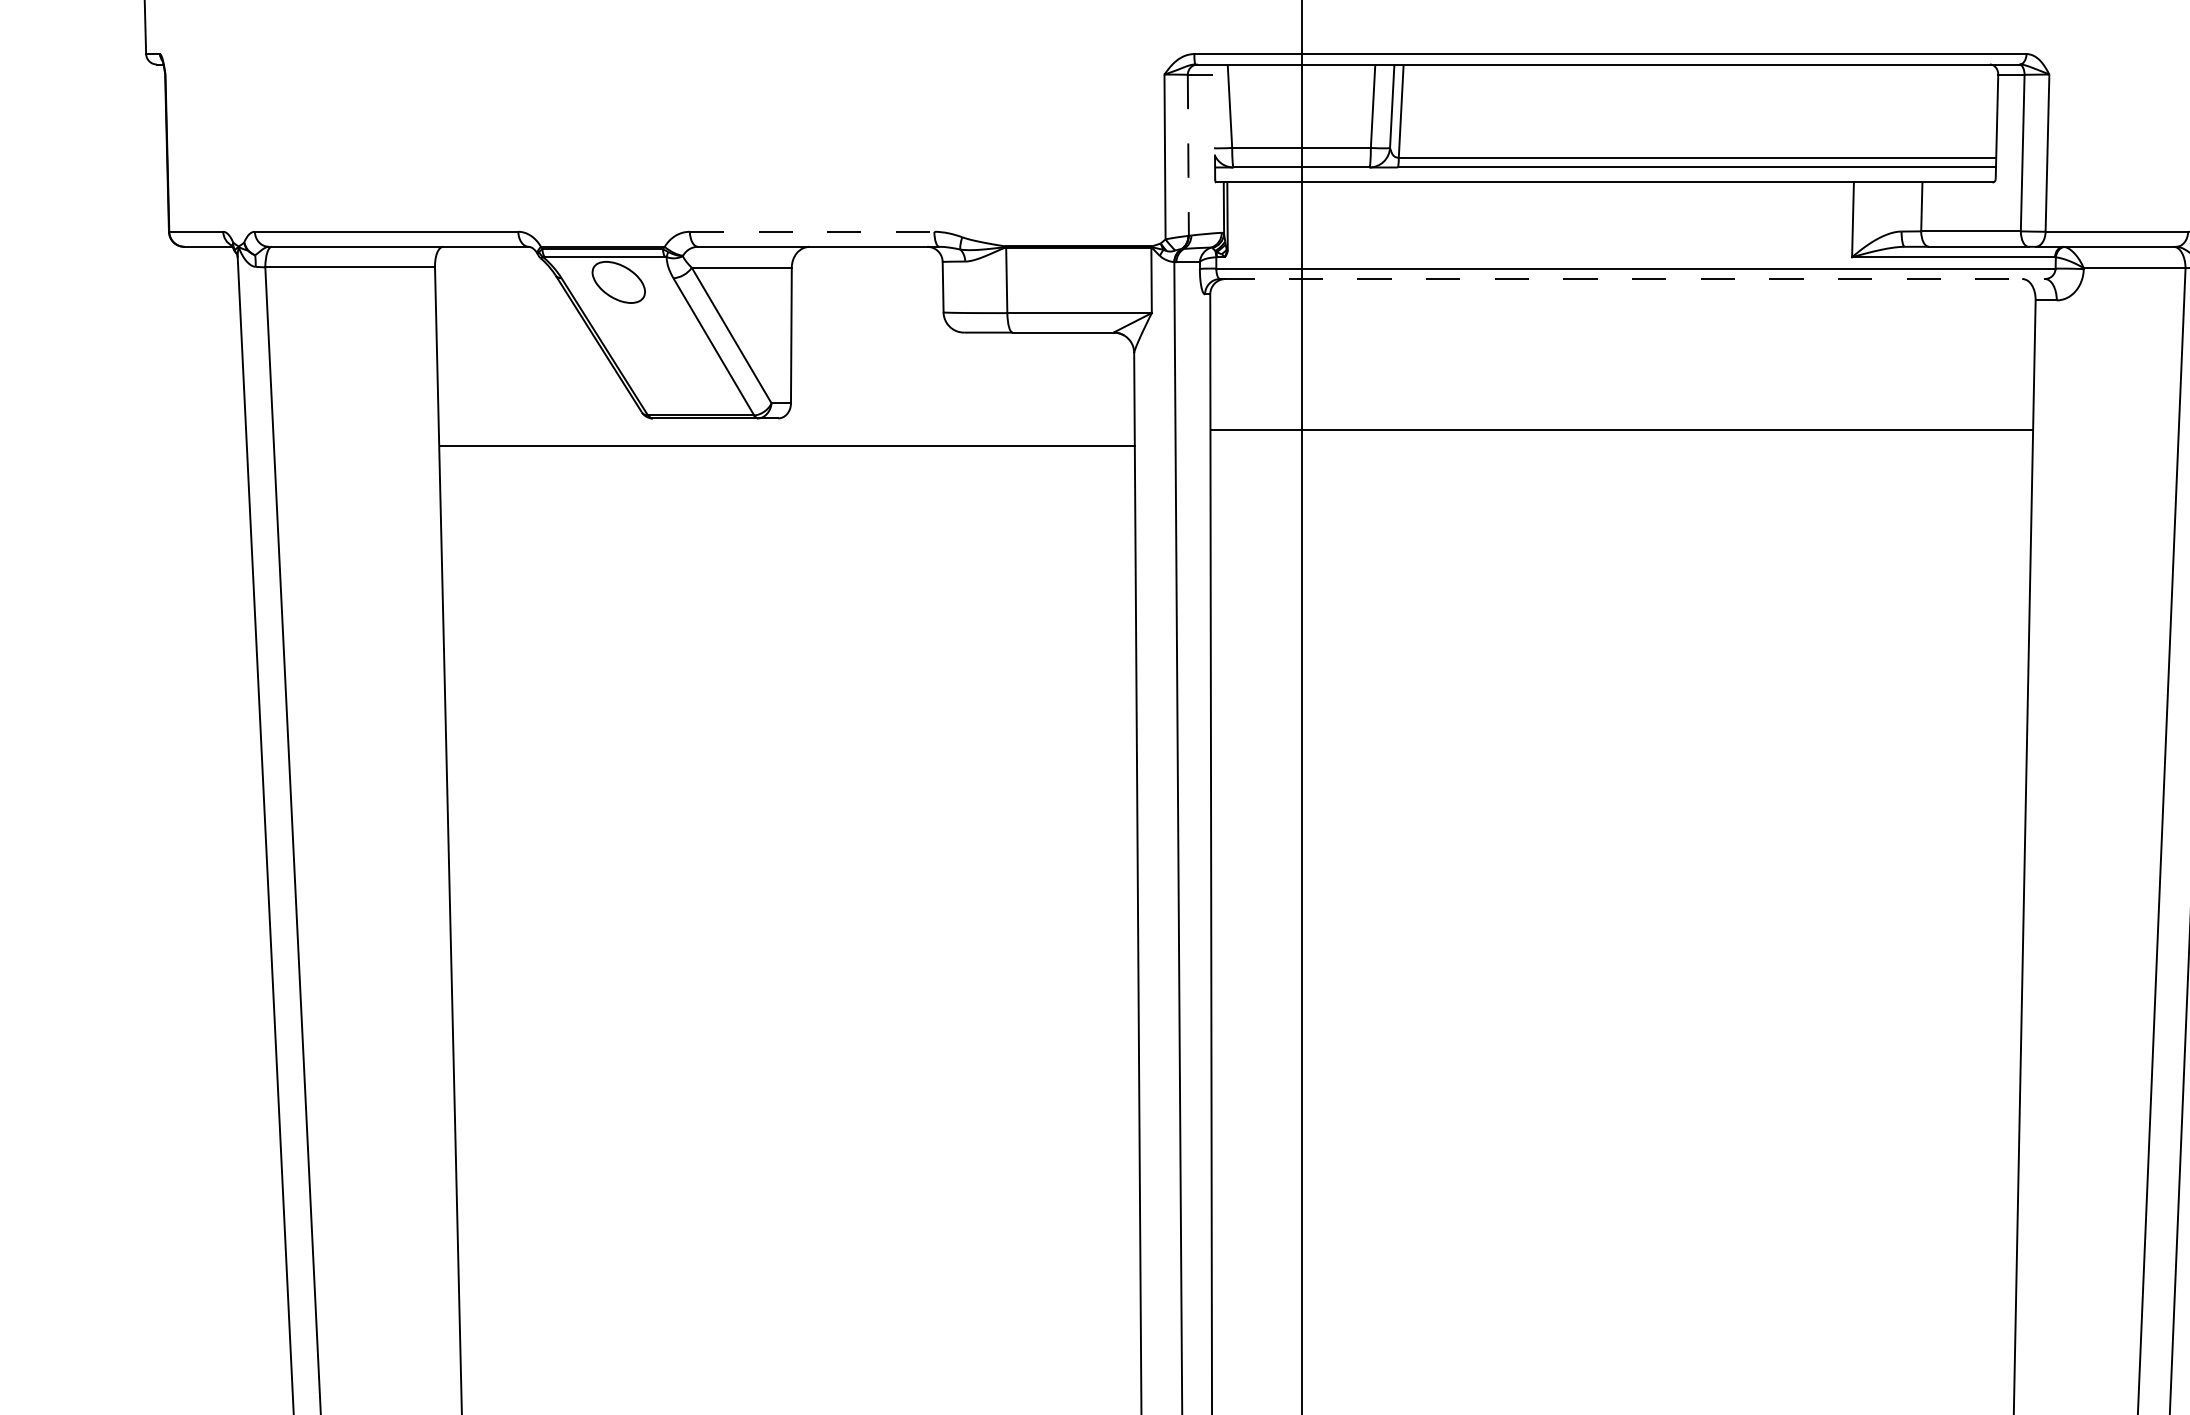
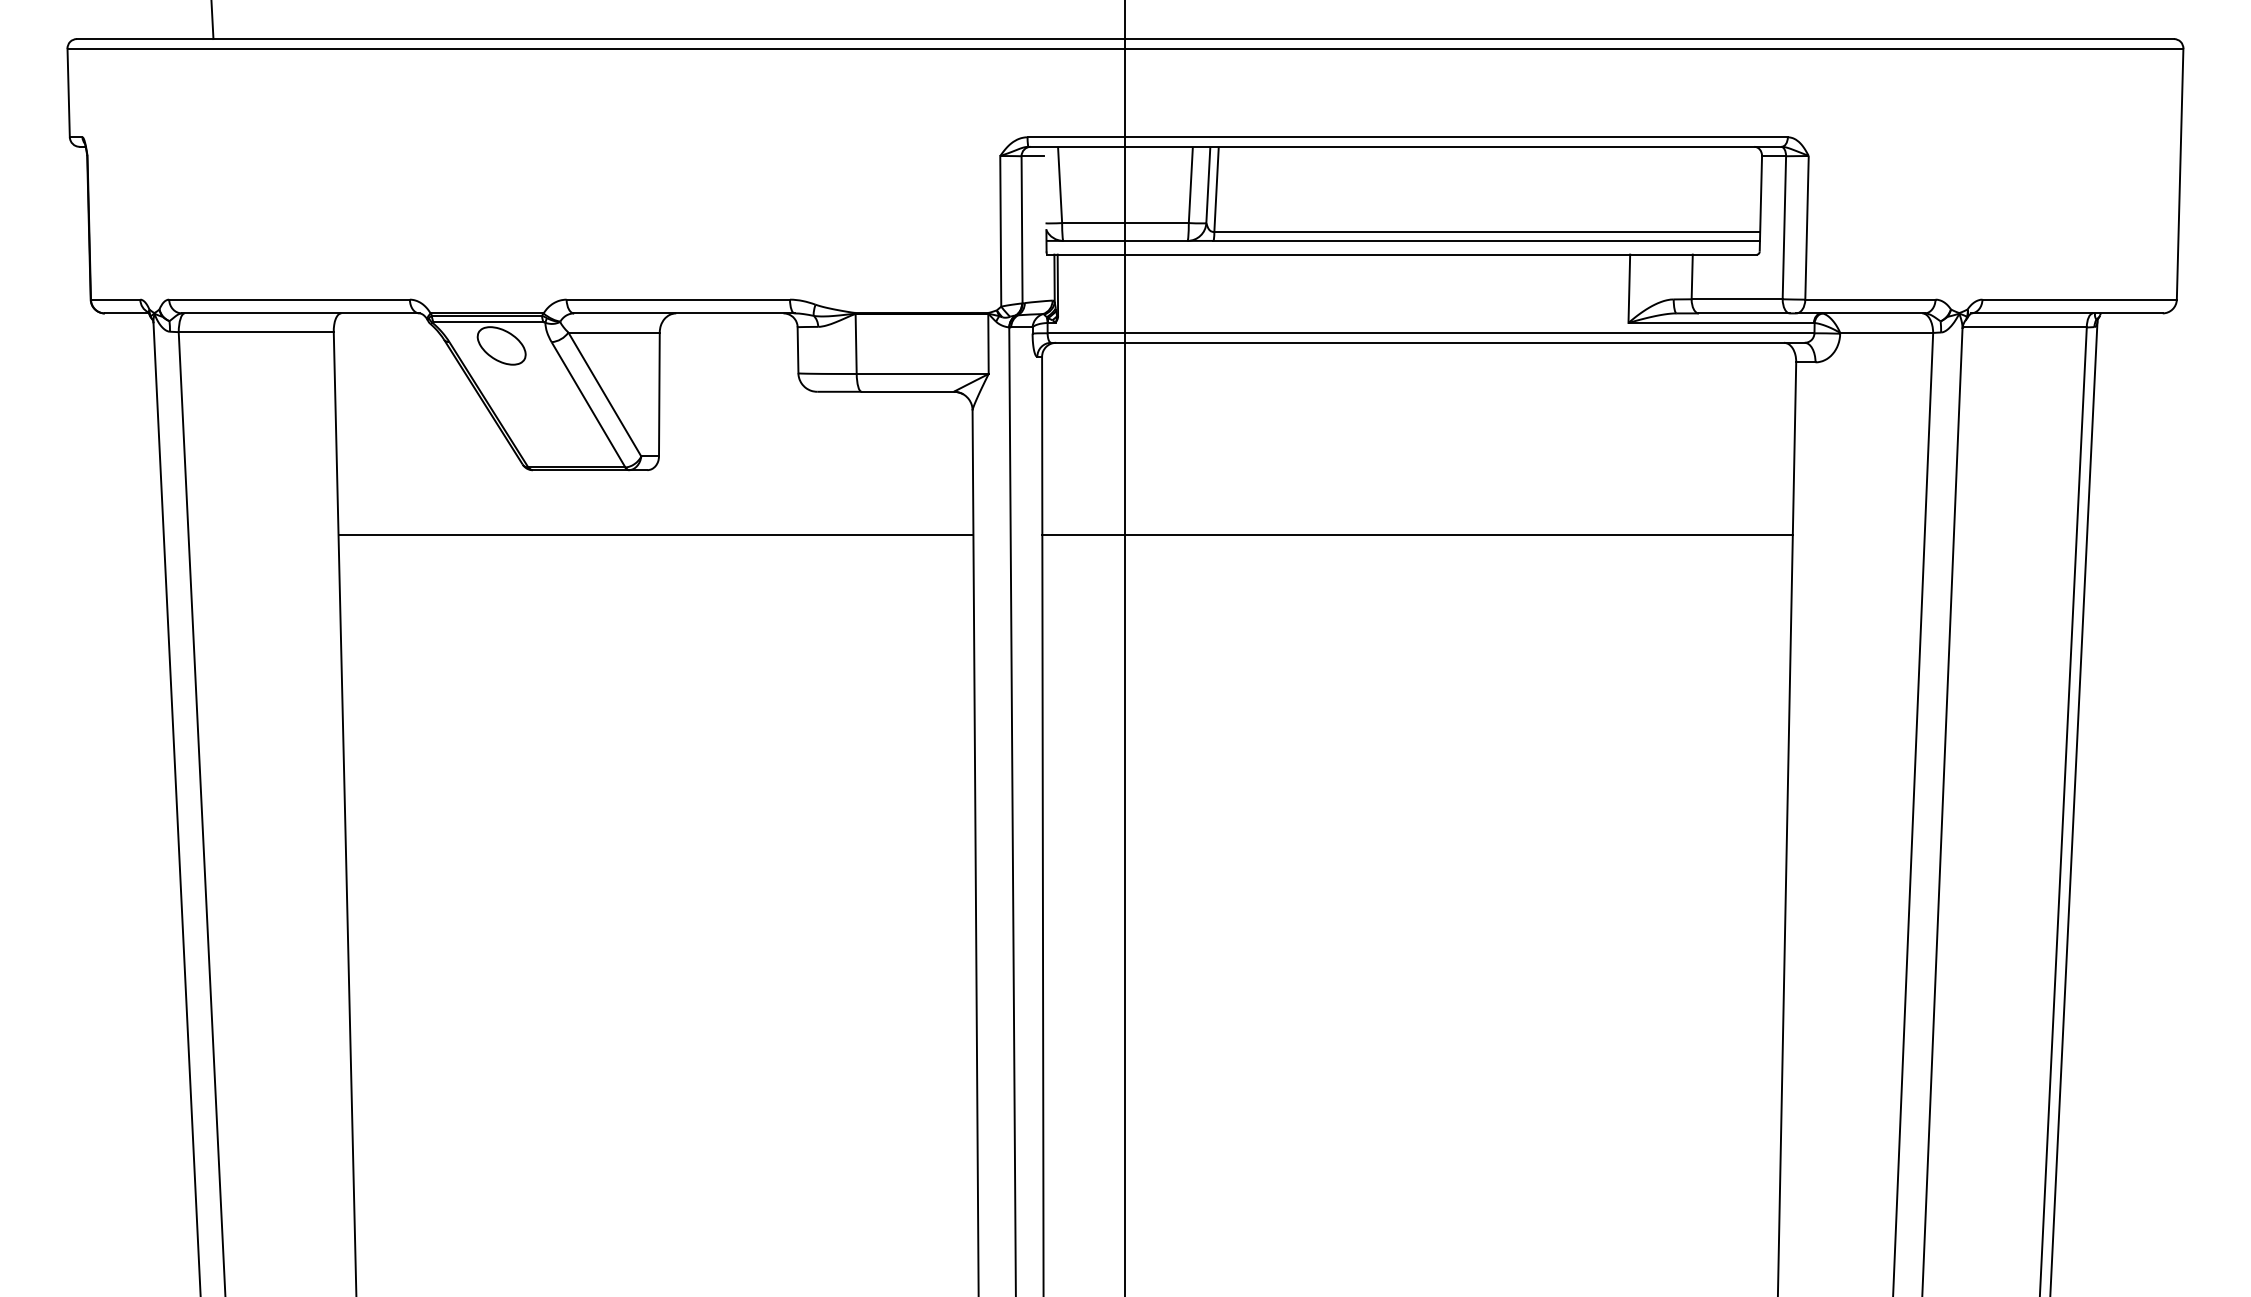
line: (1188, 154) -> (1022, 229), dashed -> solid
line: (812, 231) -> (678, 299), dashed -> solid
line: (1632, 278) -> (1427, 342), dashed -> solid
line: (1621, 430) -> (1417, 535), moved
line: (787, 446) -> (655, 535), moved

